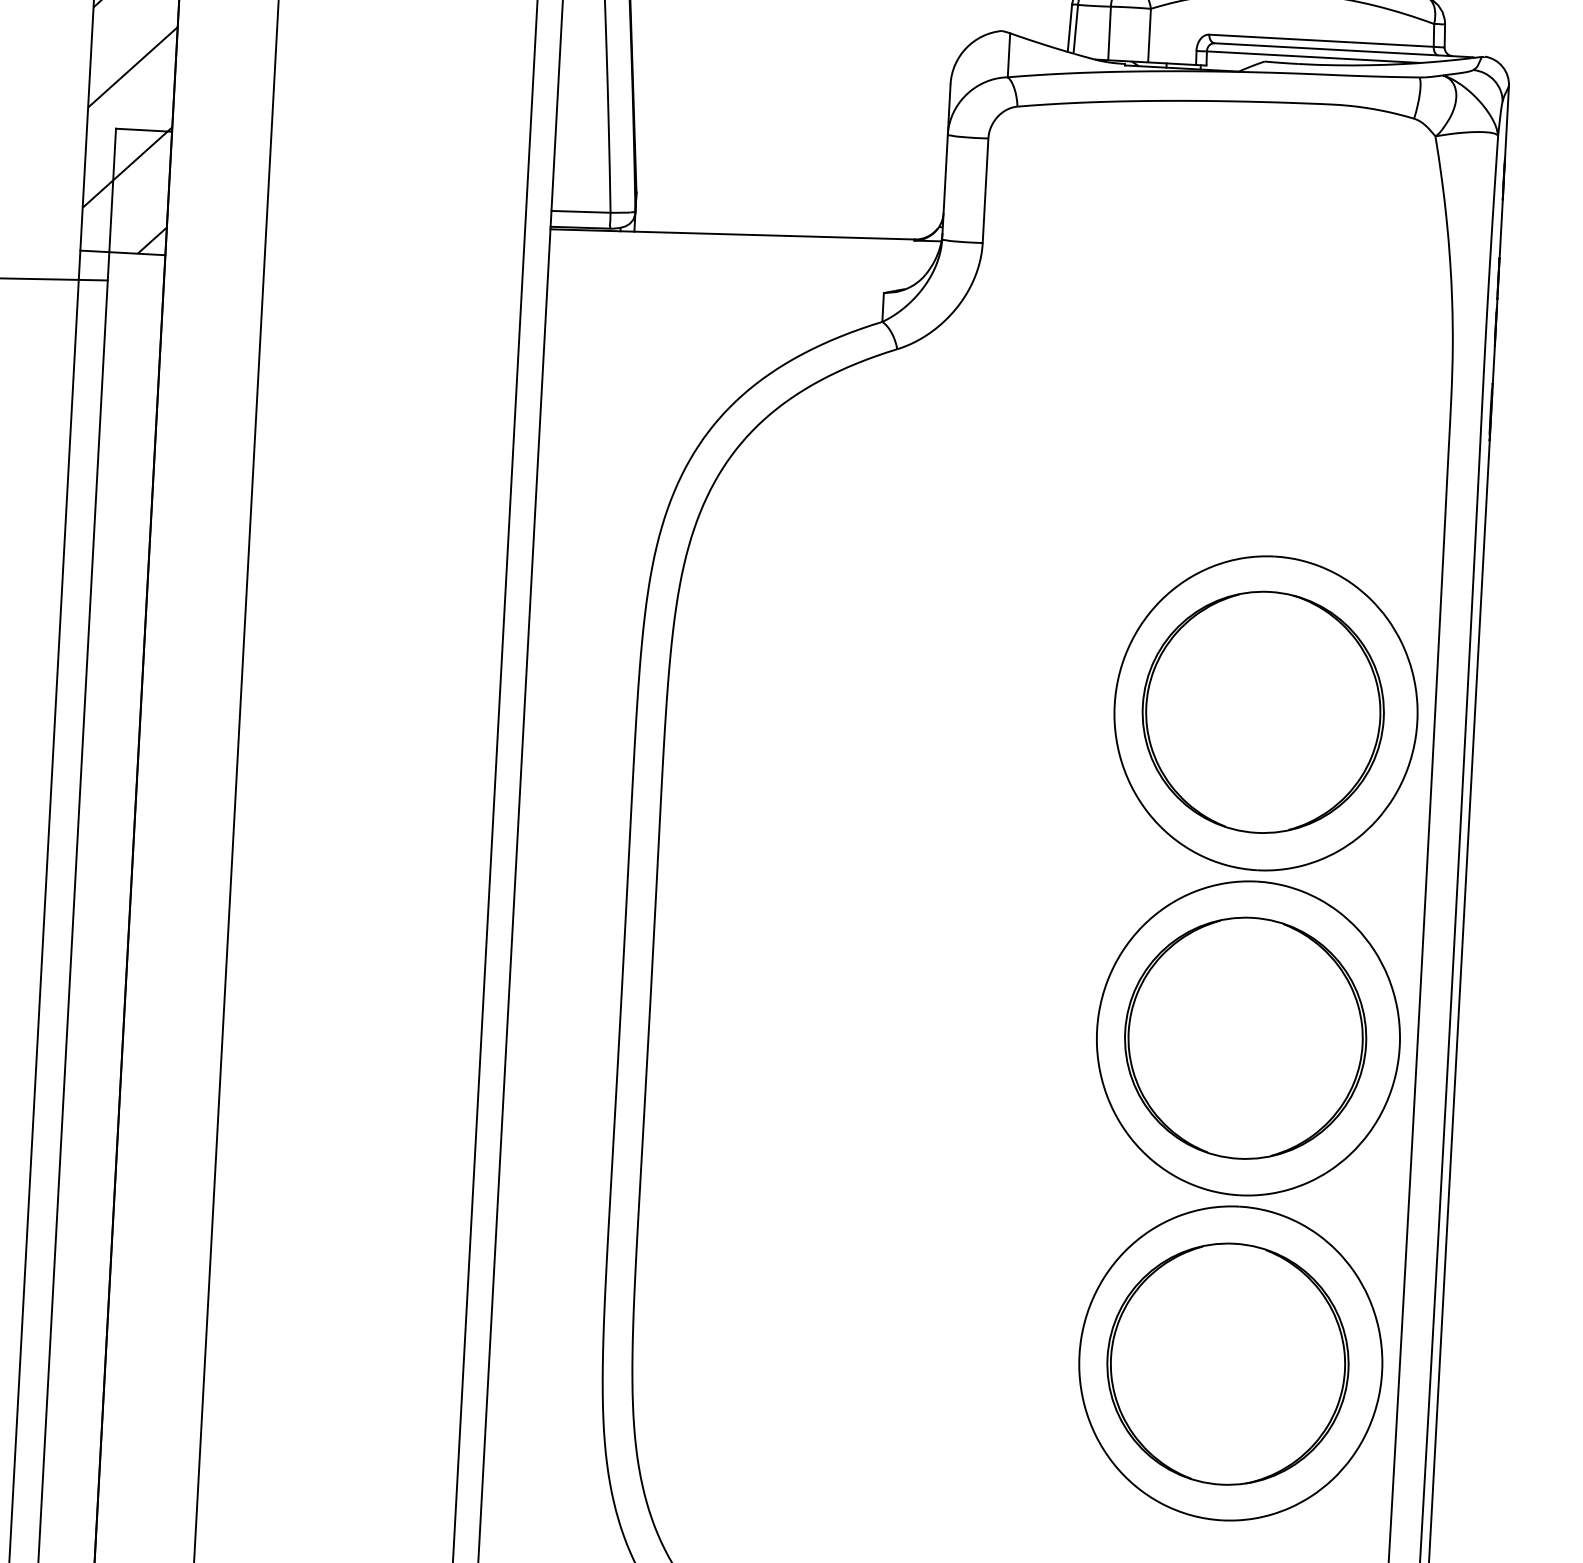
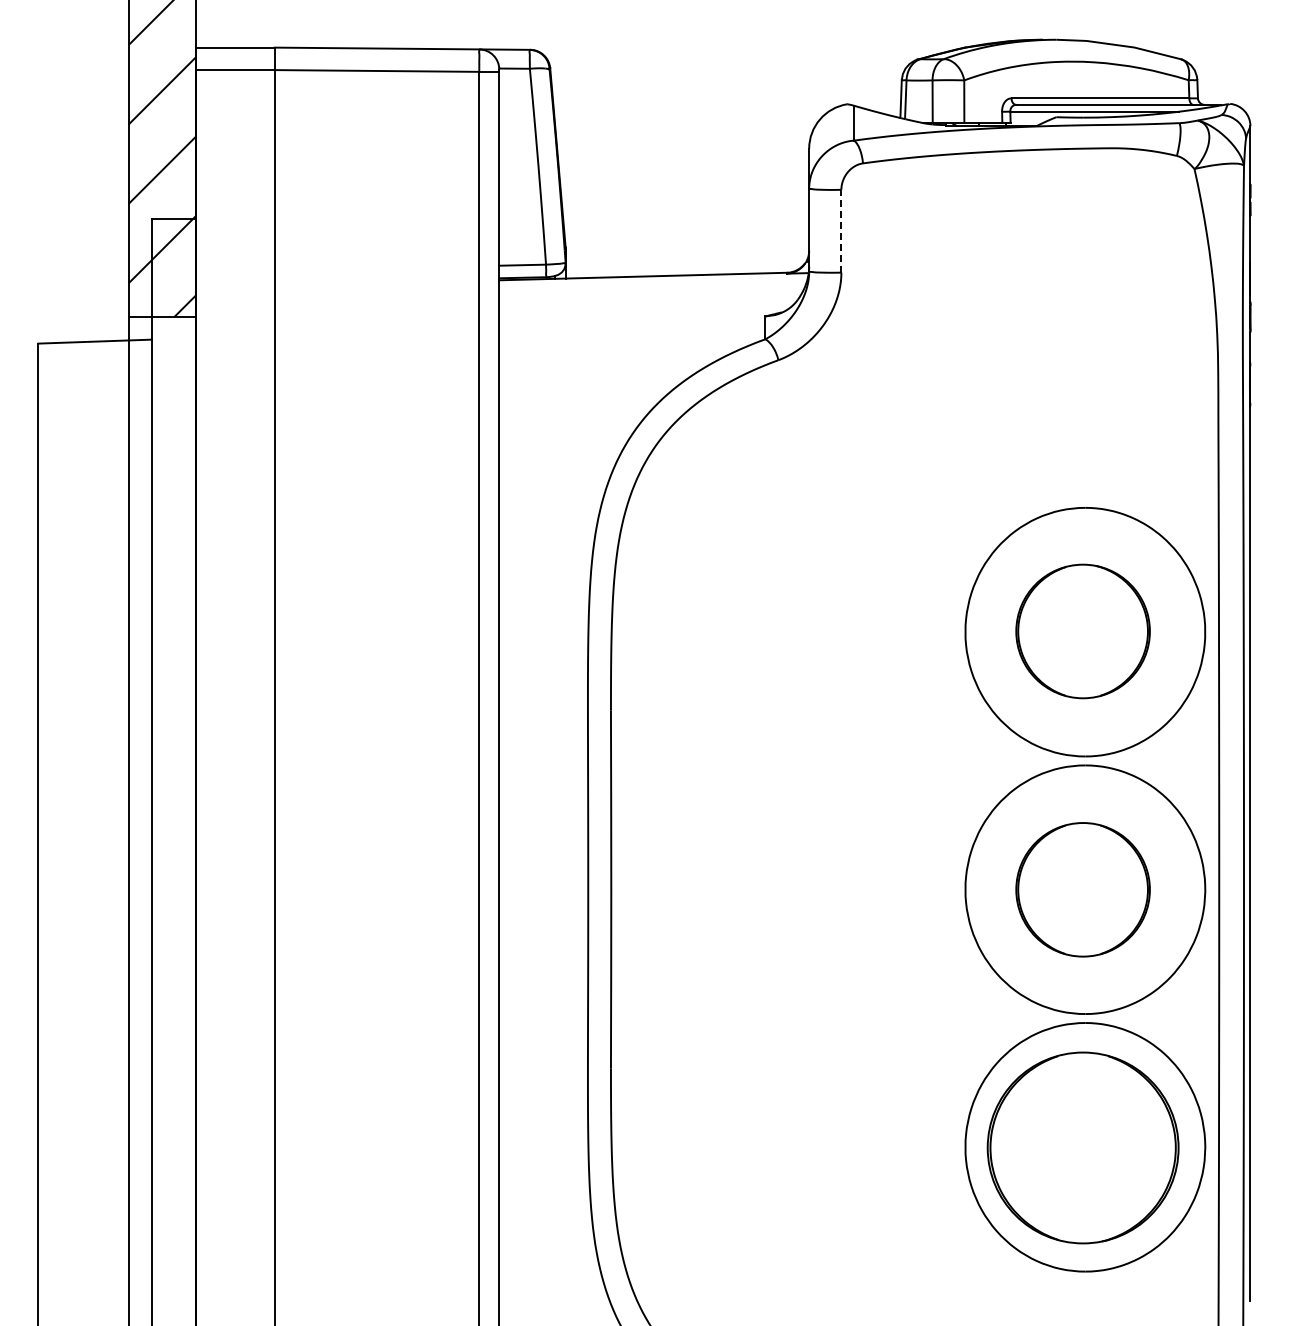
line: (985, 189) -> (841, 230), solid -> dashed
part: (1262, 712) -> (1082, 631), size x0.7
part: (1244, 1037) -> (1082, 889), size x0.7

